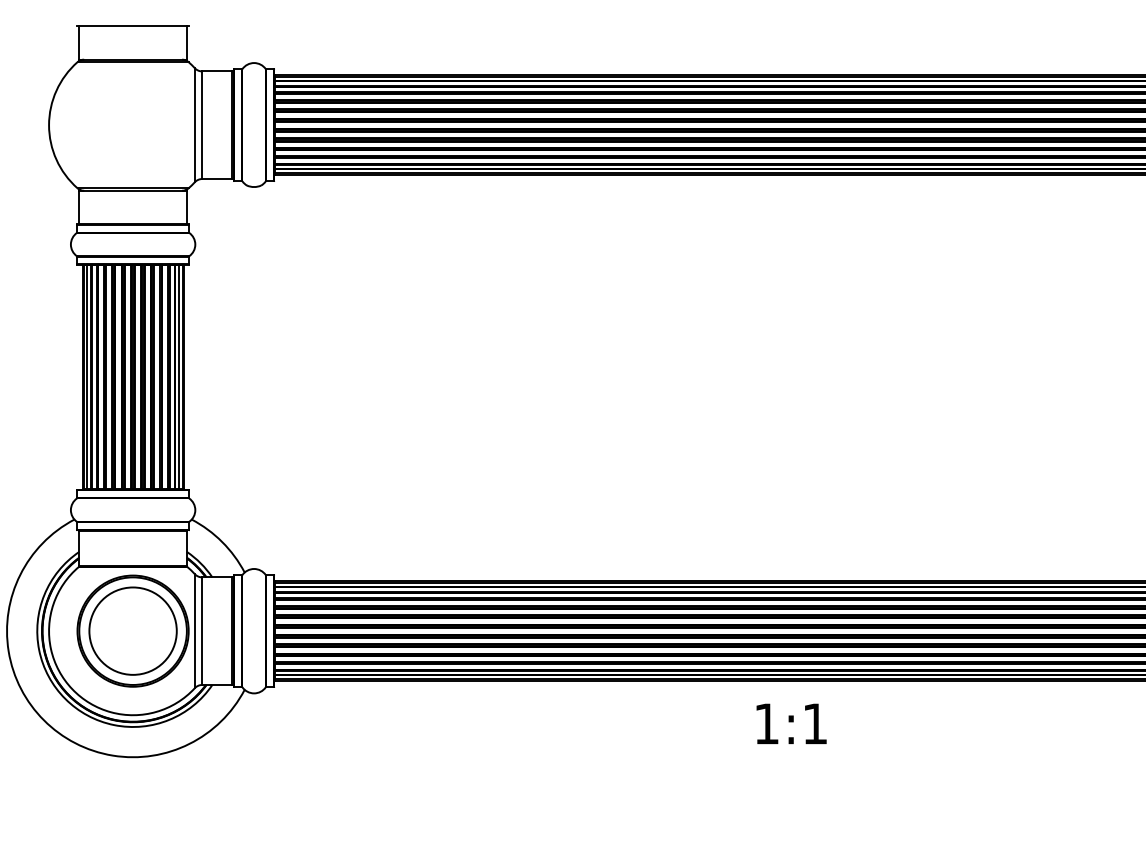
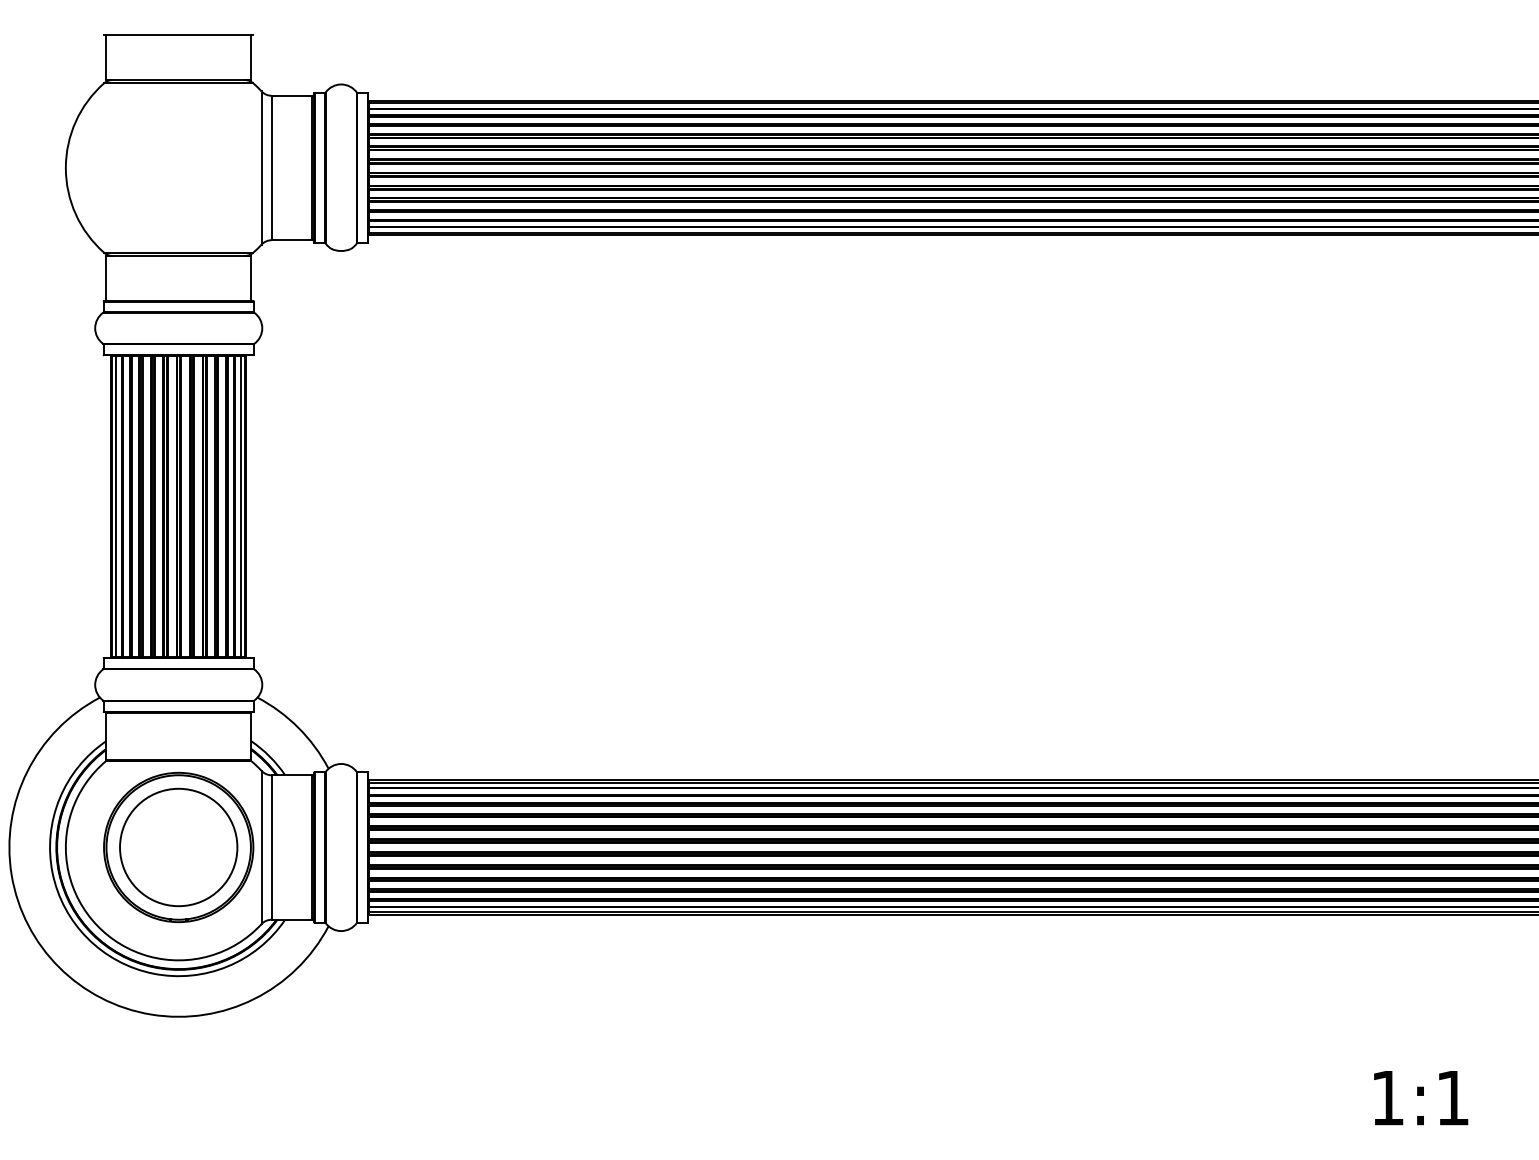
text: (791, 724) -> (1421, 1098), moved

